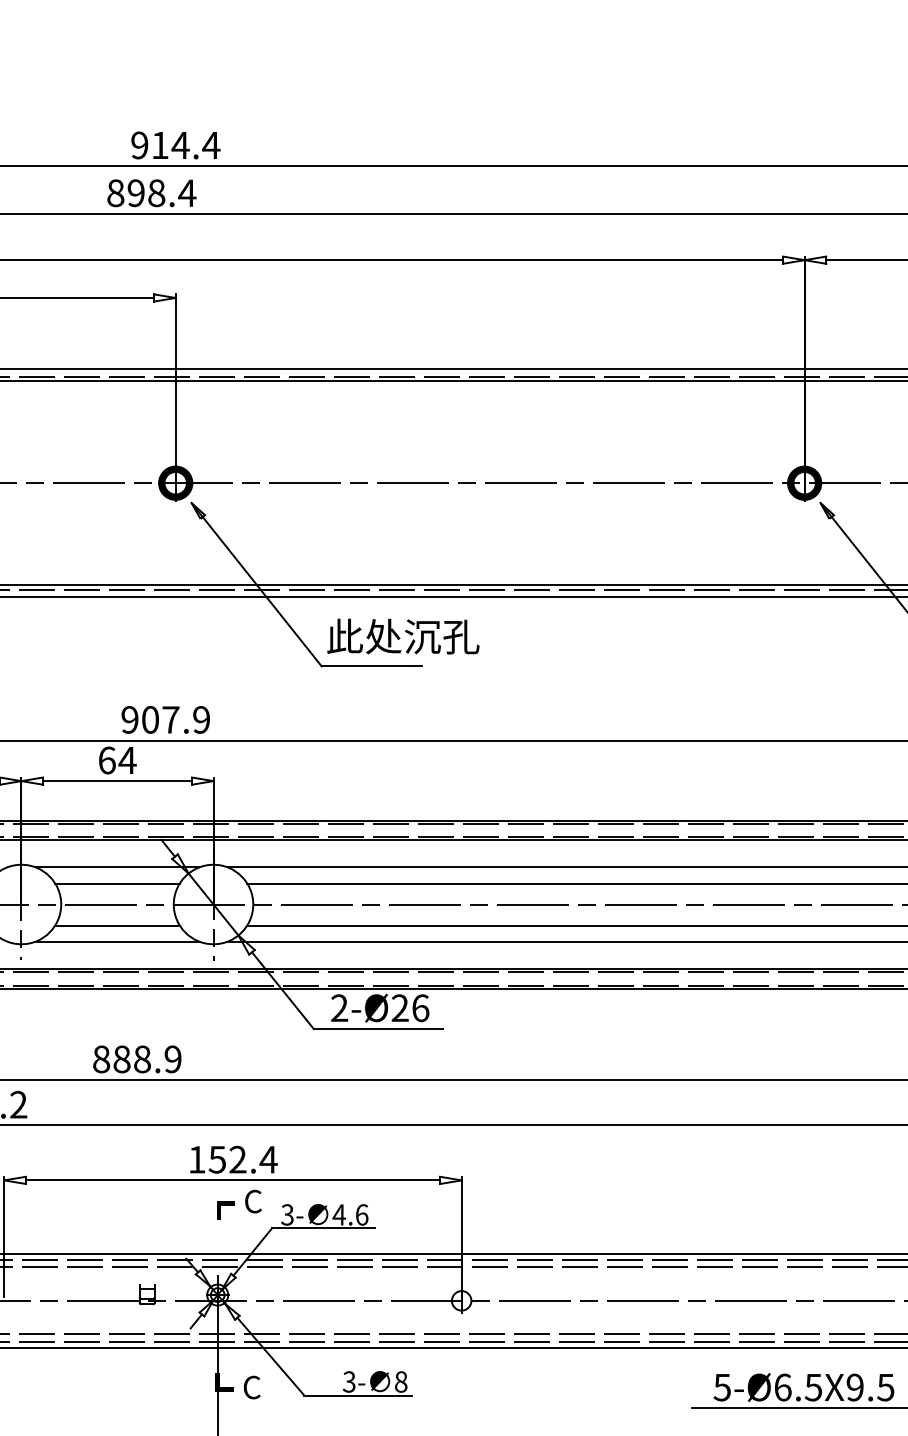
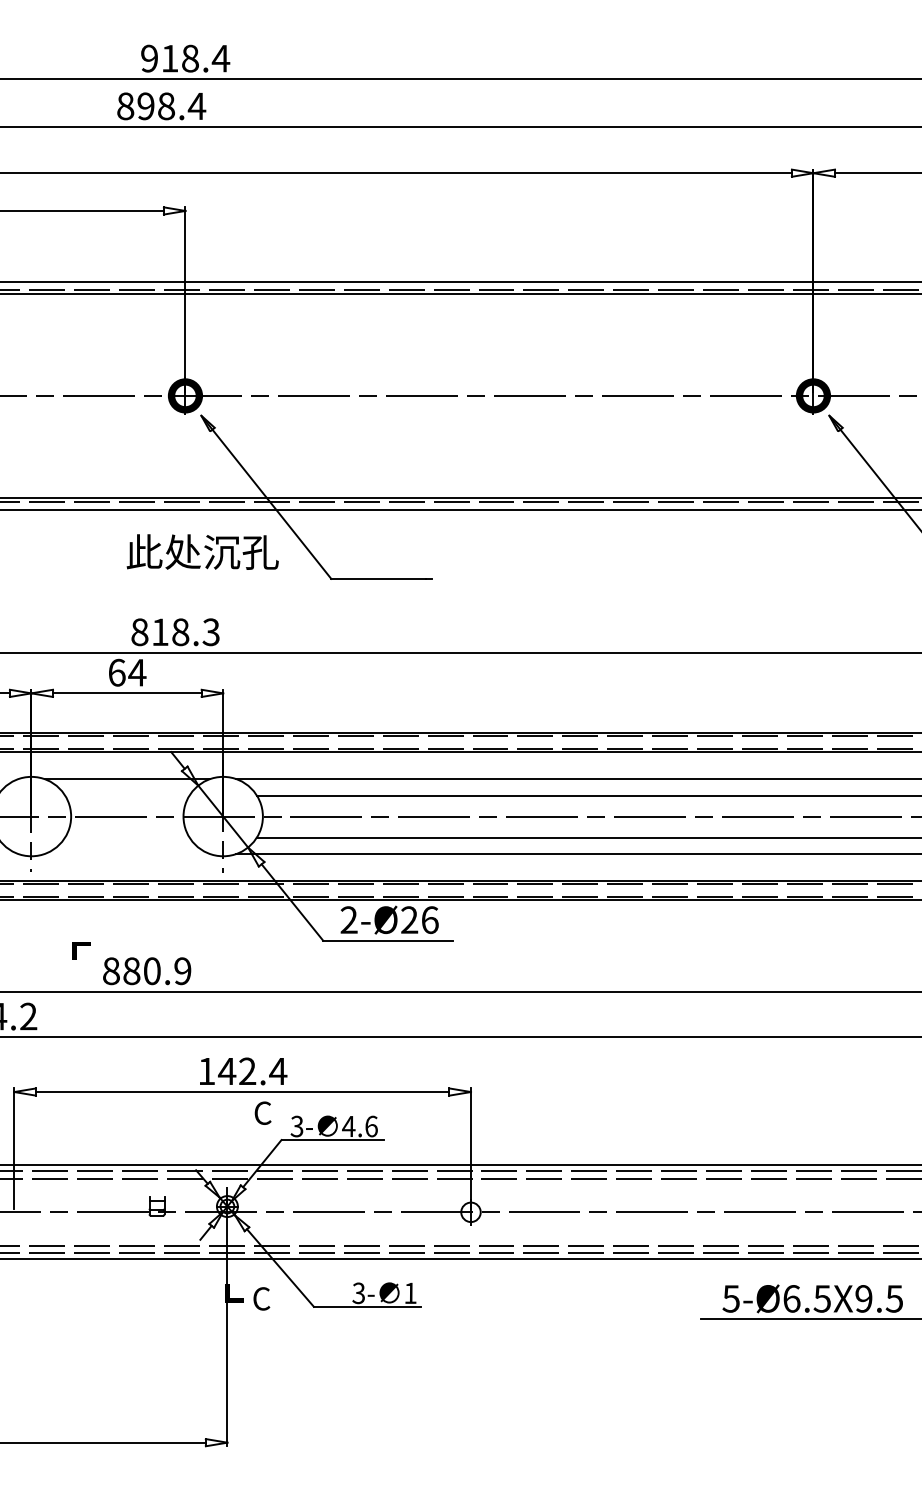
text: (180, 145) -> (190, 58), 914.4 -> 918.4
text: (403, 636) -> (202, 551), moved
text: (165, 720) -> (175, 632), 907.9 -> 818.3
line: (117, 883) -> (127, 795), removed
line: (117, 925) -> (127, 837), removed
line: (117, 942) -> (127, 854), removed
text: (141, 1058) -> (151, 970), 888.9 -> 880.9
text: (217, 1159) -> (227, 1071), 152.4 -> 142.4
line: (225, 1204) -> (81, 945), moved
text: (401, 1382) -> (410, 1293), 8 -> 1

